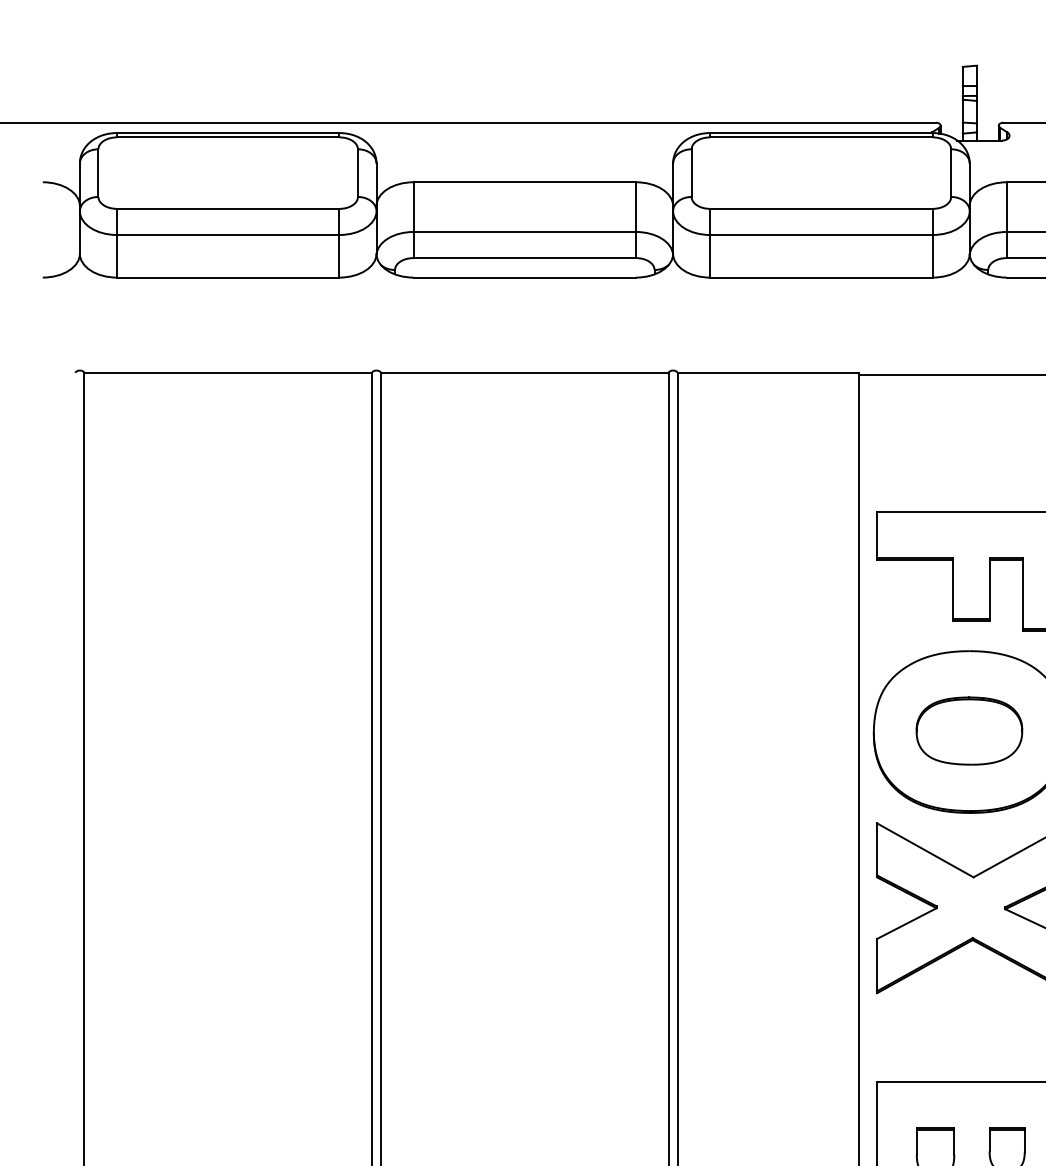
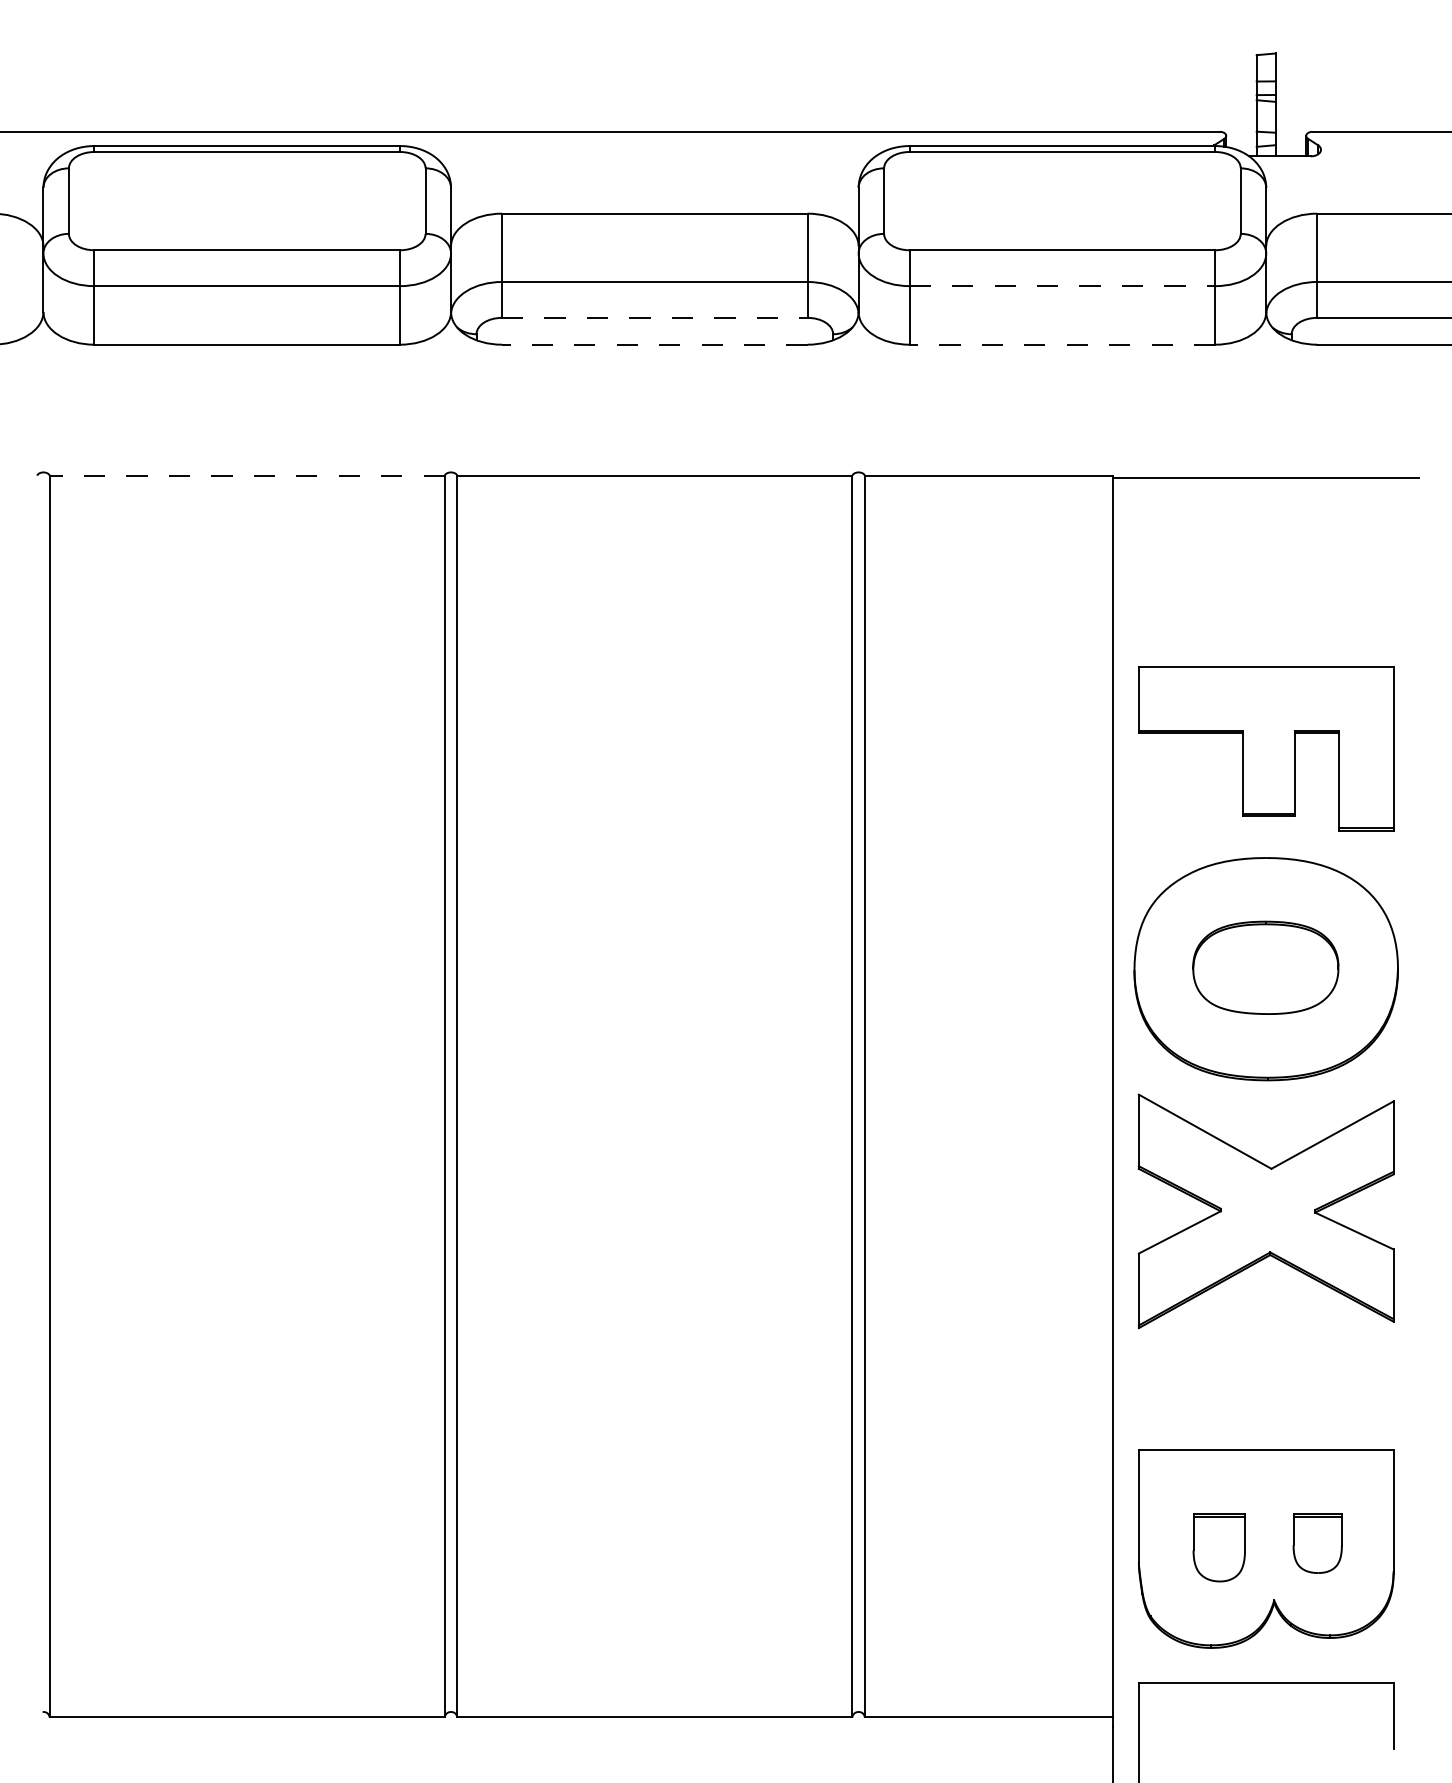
line: (821, 235) -> (1062, 286), solid -> dashed
line: (524, 257) -> (654, 317), solid -> dashed
line: (524, 277) -> (654, 344), solid -> dashed
line: (821, 277) -> (1062, 344), solid -> dashed
line: (228, 372) -> (247, 475), solid -> dashed

